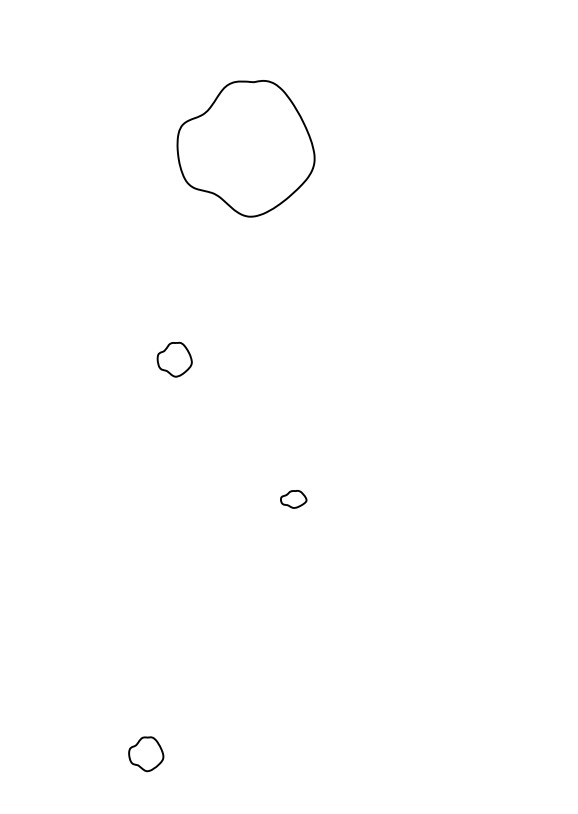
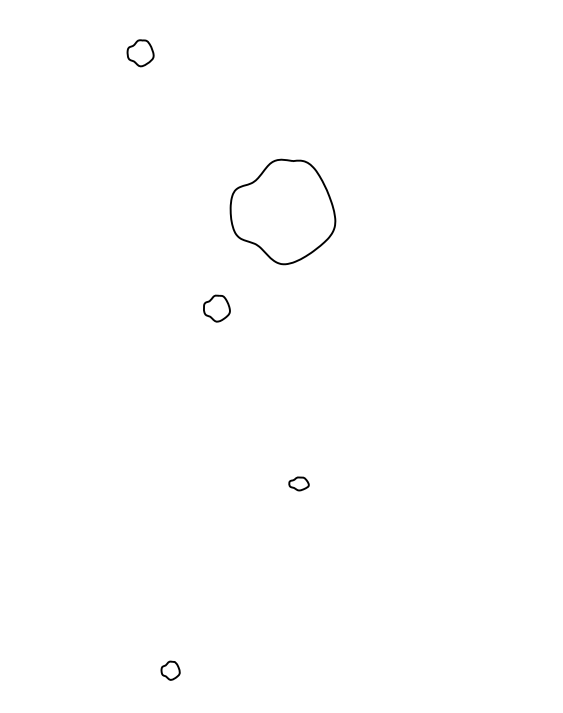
part: (174, 359) -> (216, 308), moved
part: (145, 753) -> (170, 670), size x0.7

